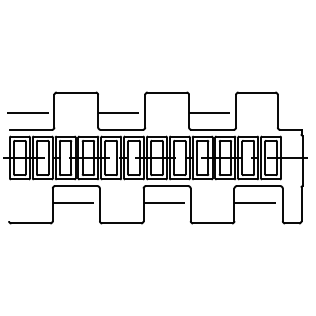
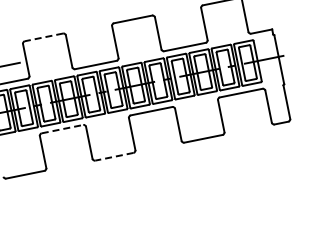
line: (76, 92) -> (44, 37), solid -> dashed
line: (121, 112) -> (92, 48), removed
line: (212, 112) -> (181, 30), removed
line: (76, 186) -> (62, 129), solid -> dashed
line: (75, 203) -> (65, 146), removed
line: (166, 203) -> (154, 128), removed
line: (258, 203) -> (244, 110), removed
line: (121, 223) -> (114, 156), solid -> dashed

